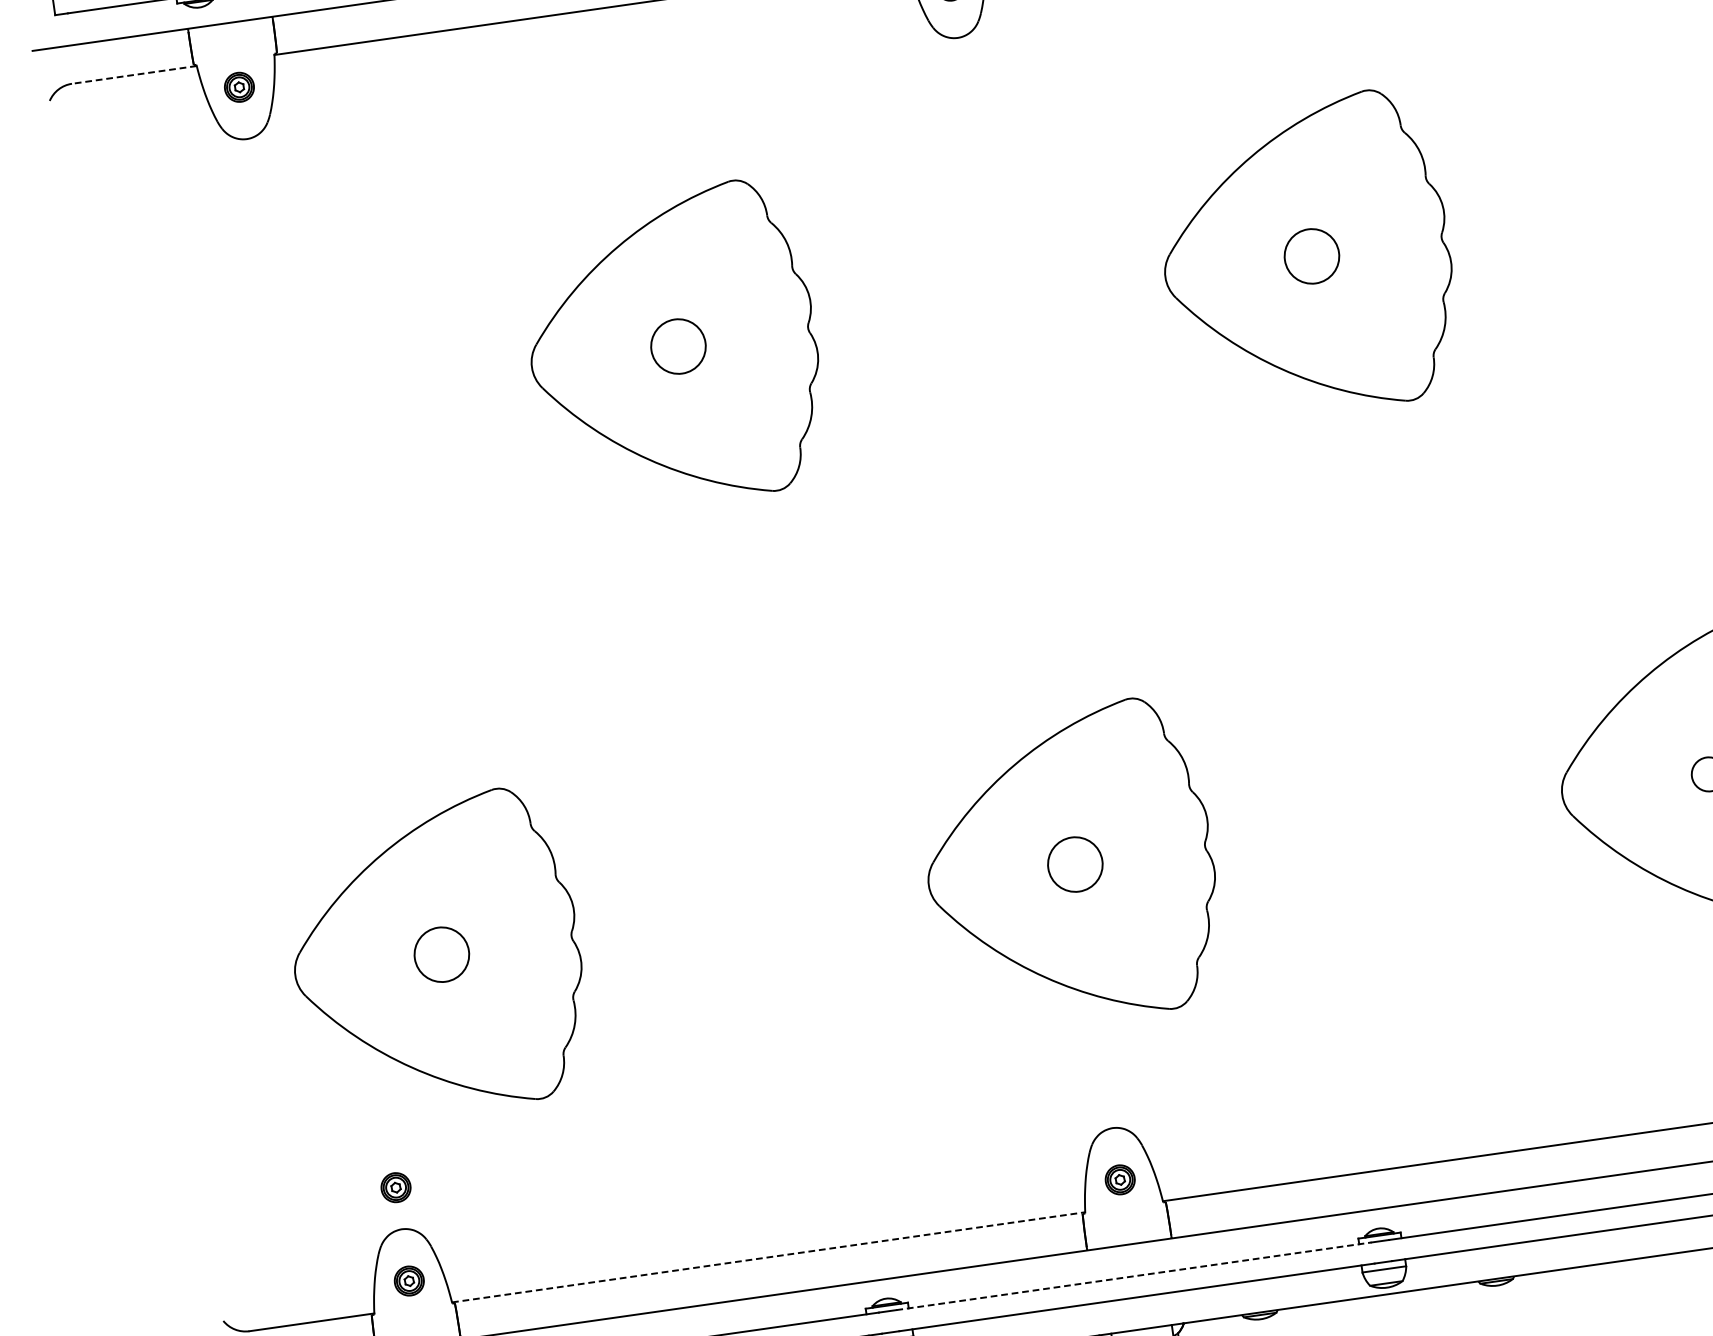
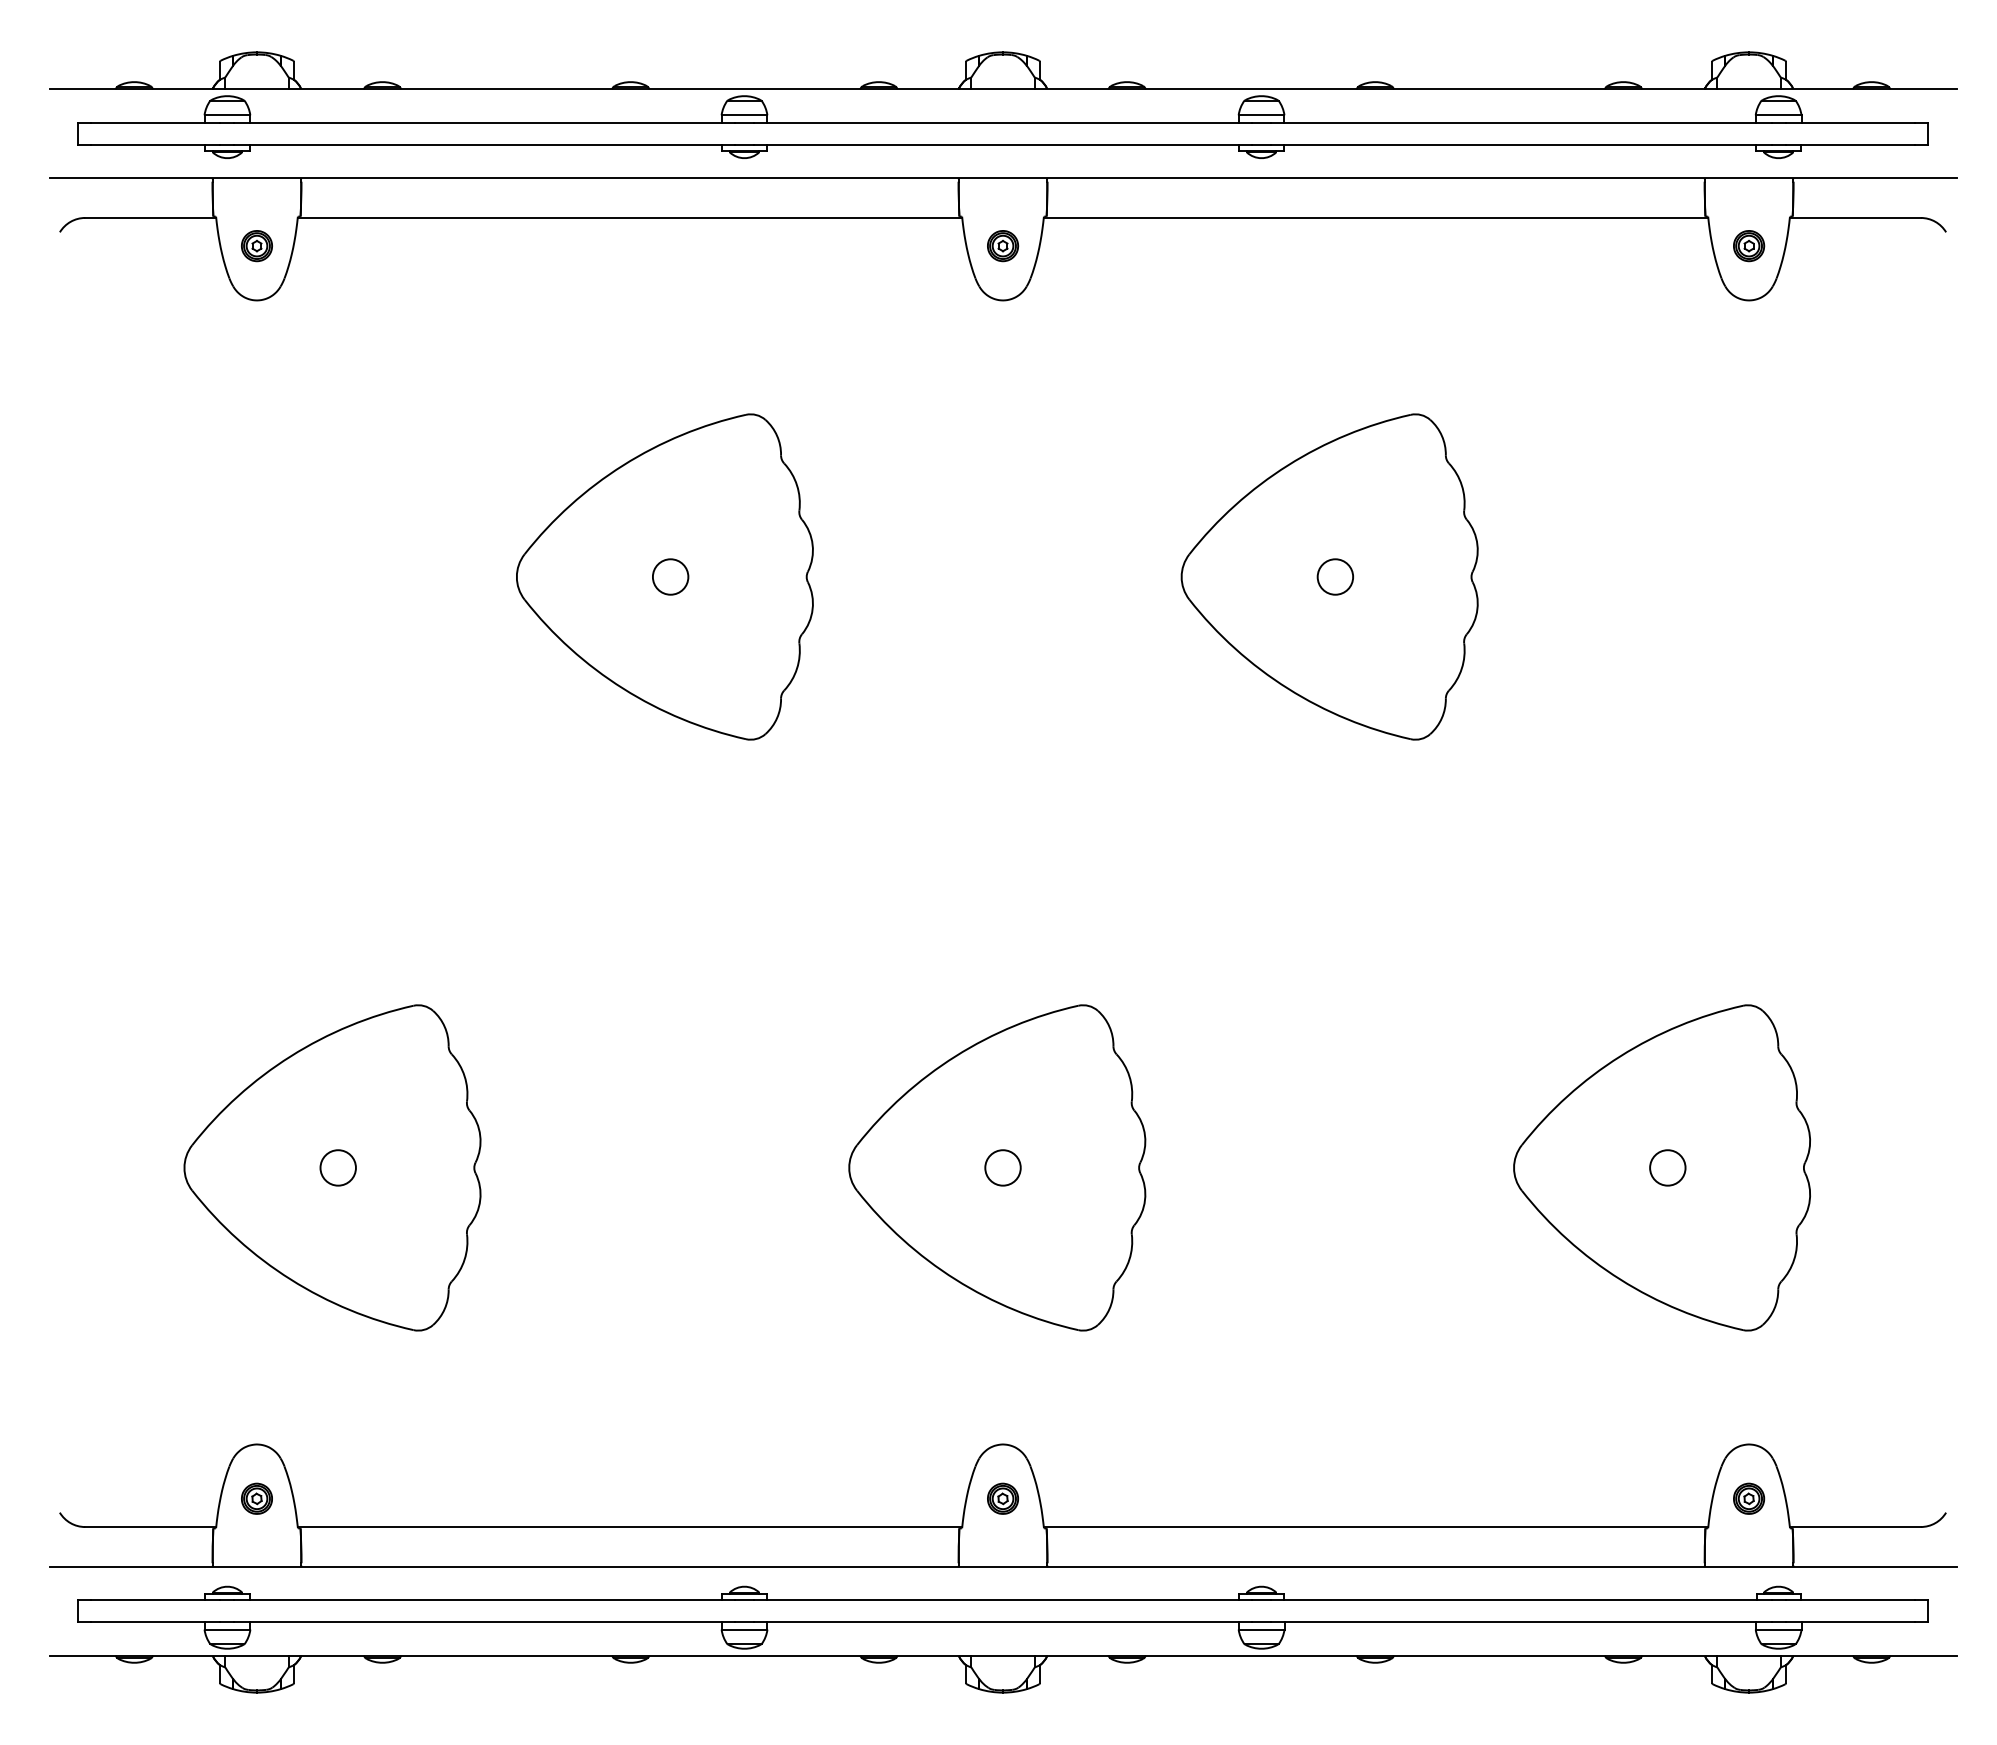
line: (134, 74) -> (150, 217), dashed -> solid
circle: (1311, 255) -> (1335, 576), size x0.62
circle: (678, 346) -> (670, 576), size x0.62
circle: (1074, 864) -> (1002, 1167), size x0.62
circle: (441, 954) -> (337, 1167), size x0.62
part: (395, 1187) -> (256, 1400), removed
line: (769, 1257) -> (630, 1527), dashed -> solid
line: (1134, 1276) -> (1003, 1600), dashed -> solid

